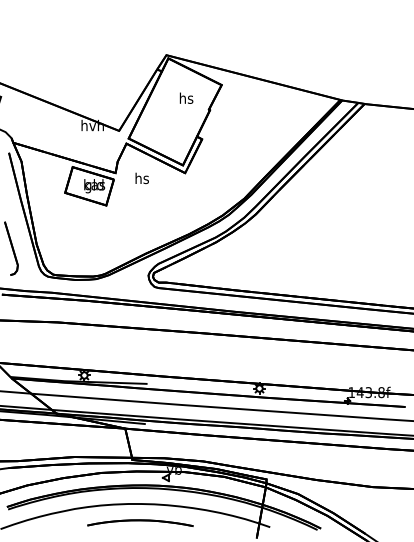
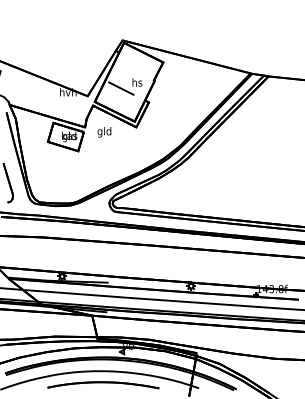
text: (186, 97) -> (137, 81), moved
line: (164, 120) -> (121, 88), added
text: (141, 179) -> (104, 132), hs -> gld
part: (140, 523) -> (103, 385), size x1.43

